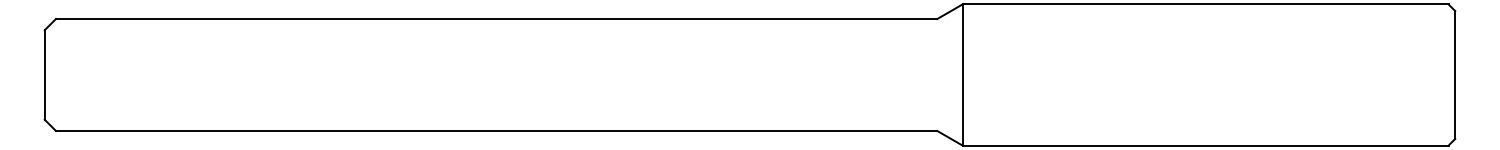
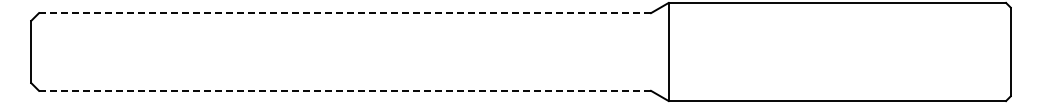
line: (495, 19) -> (344, 13), solid -> dashed
line: (497, 130) -> (345, 90), solid -> dashed

